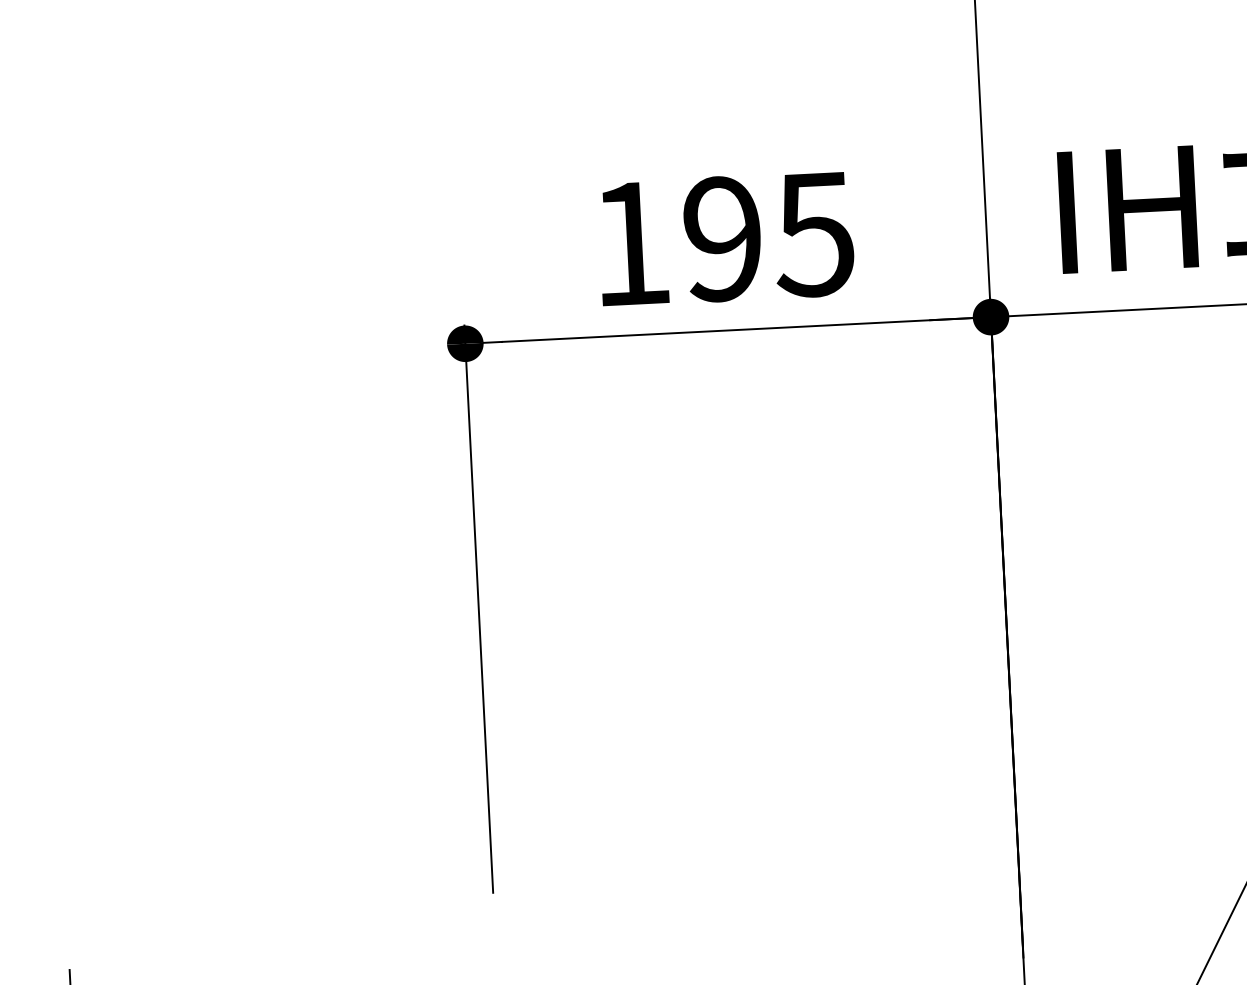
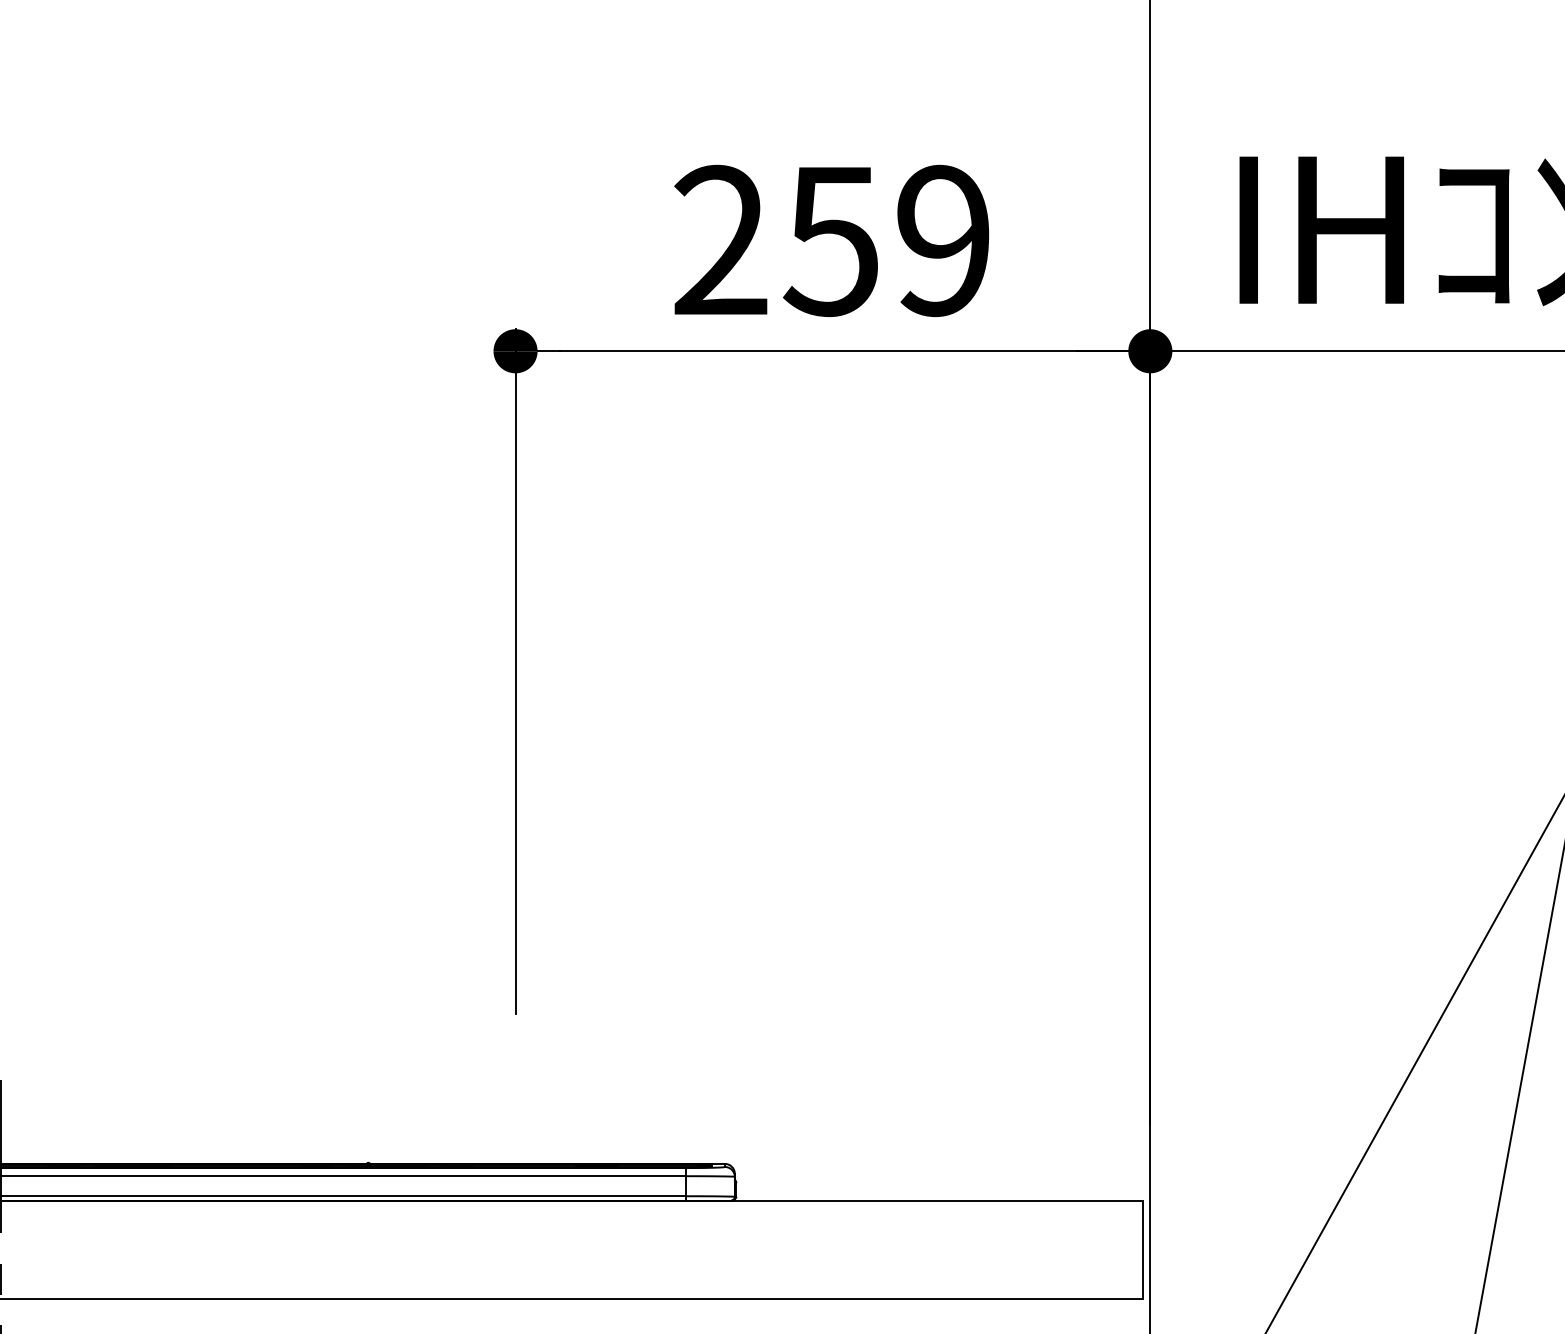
text: (722, 238) -> (831, 240), 195 -> 259

